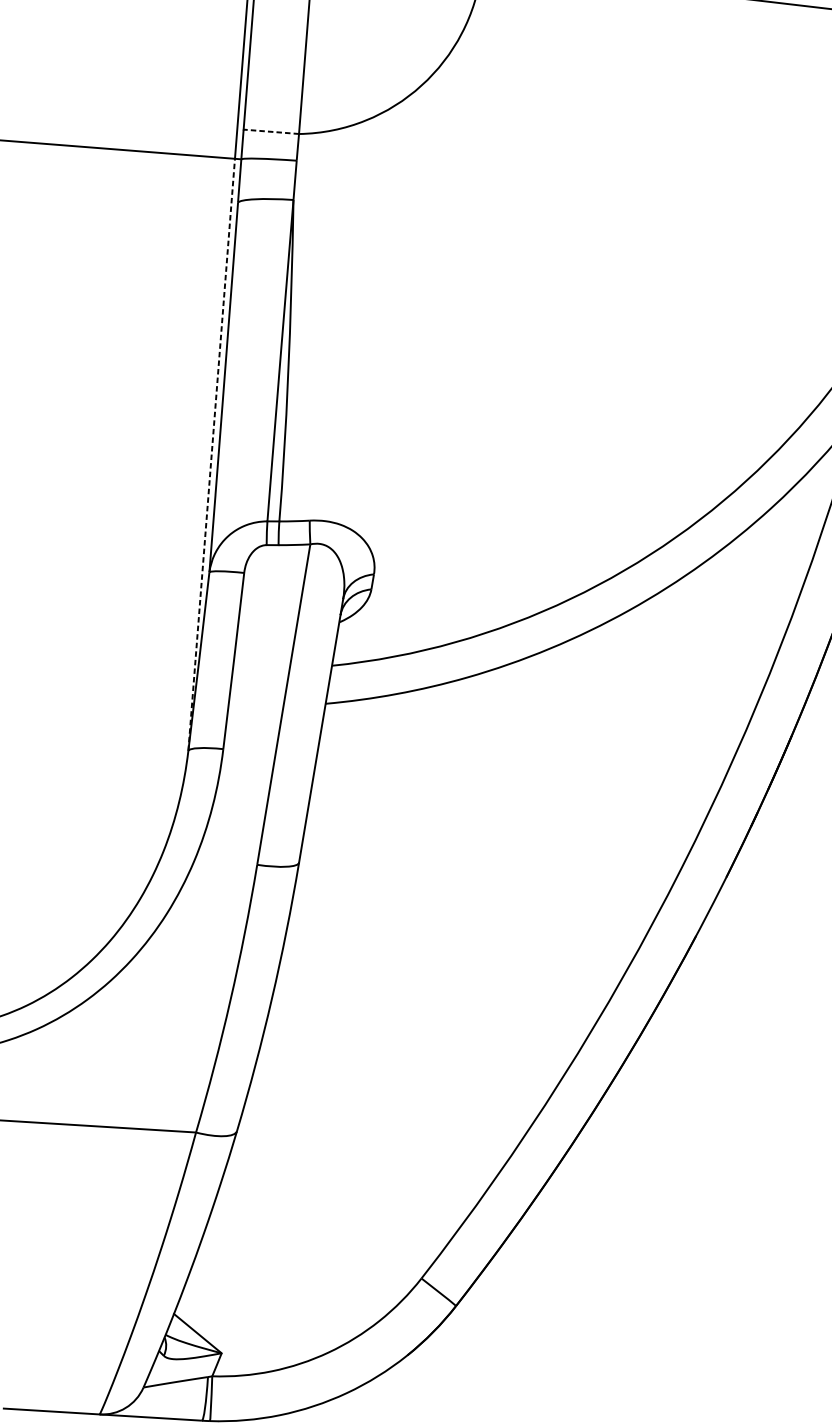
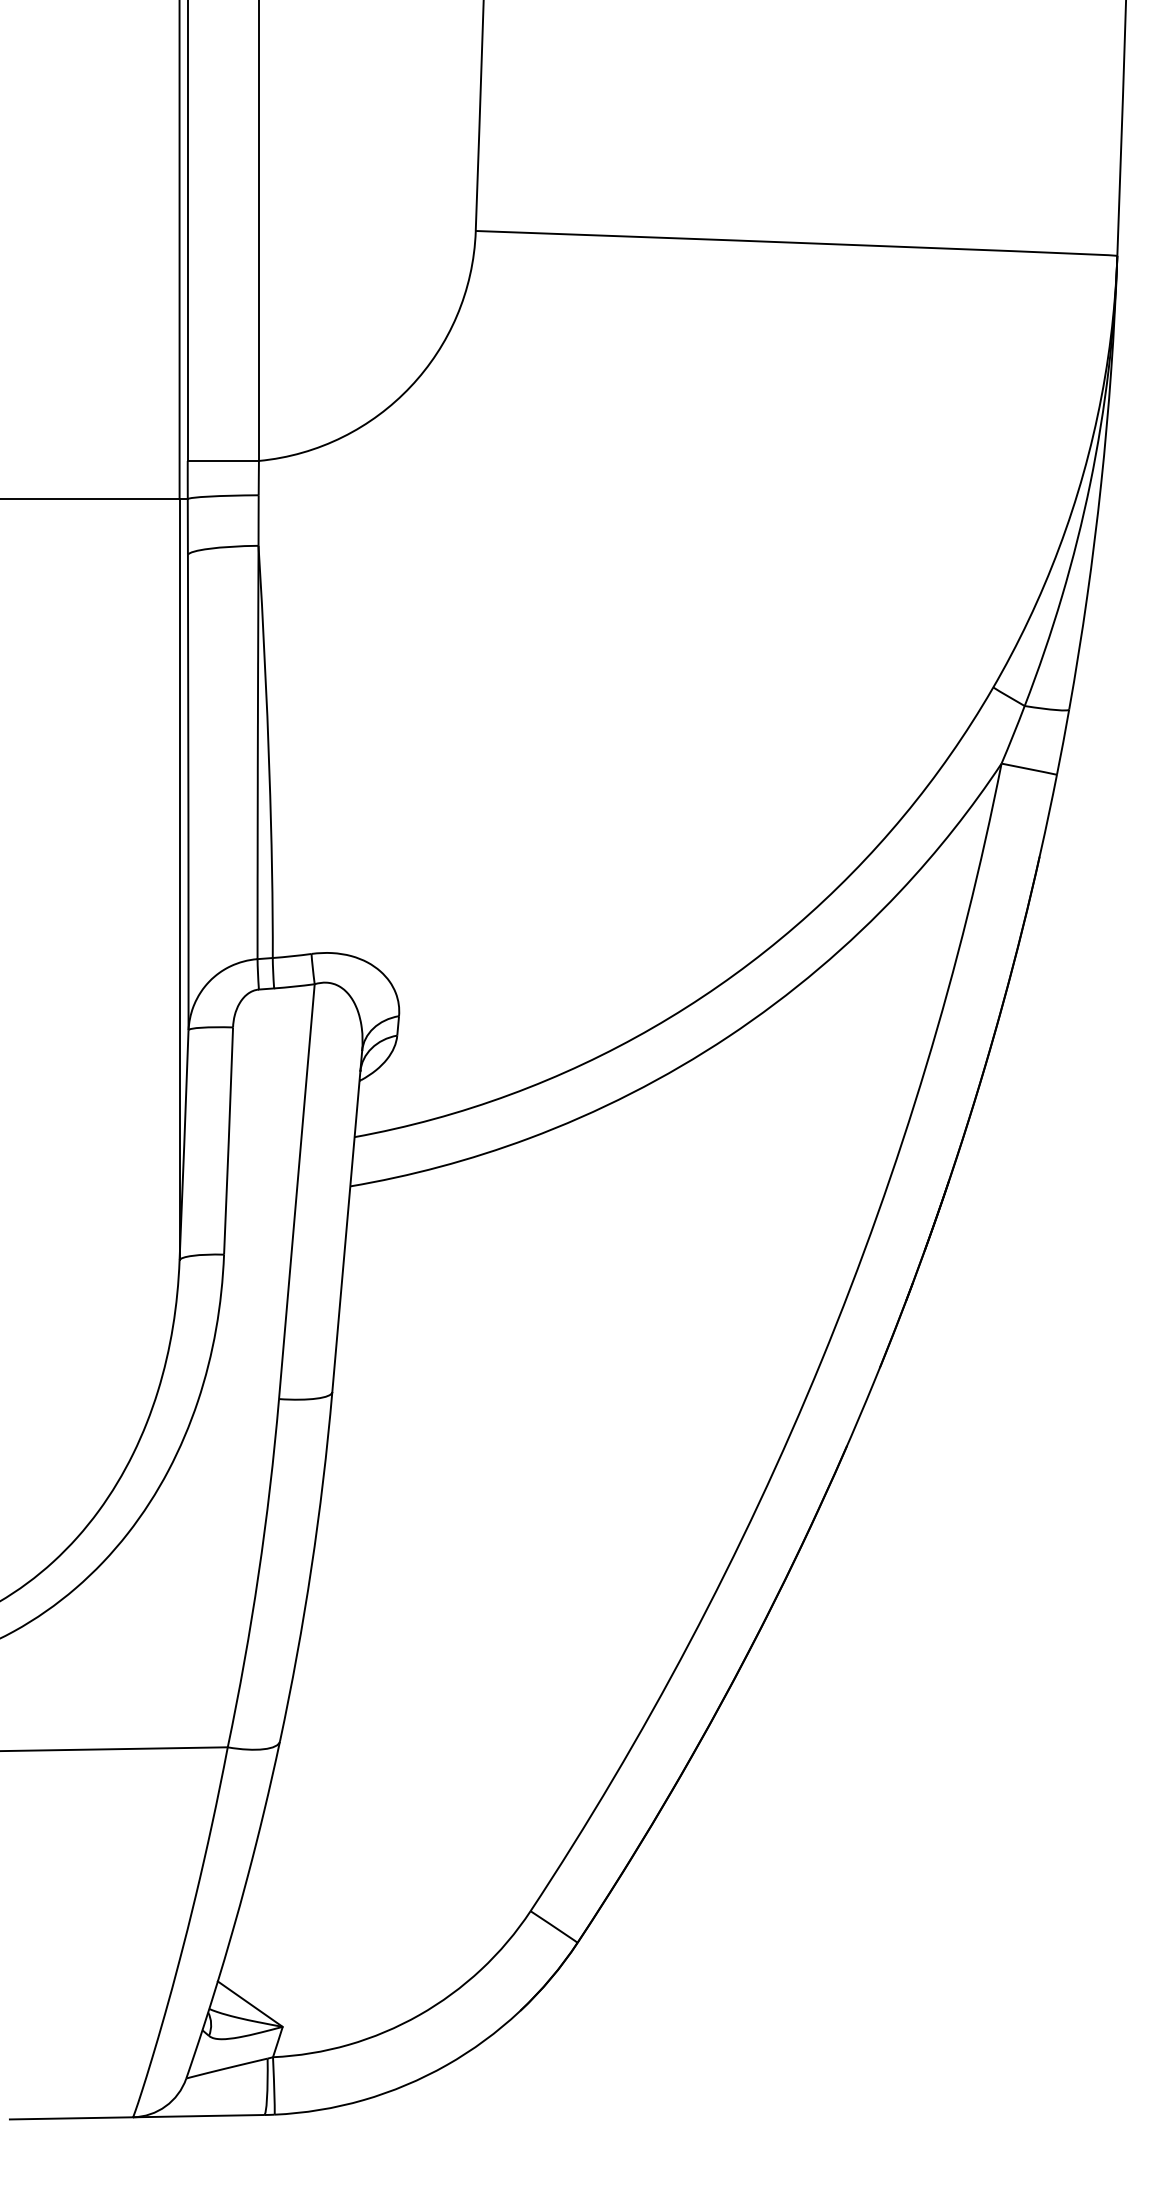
line: (271, 131) -> (223, 460), dashed -> solid
line: (211, 454) -> (179, 879), dashed -> solid

